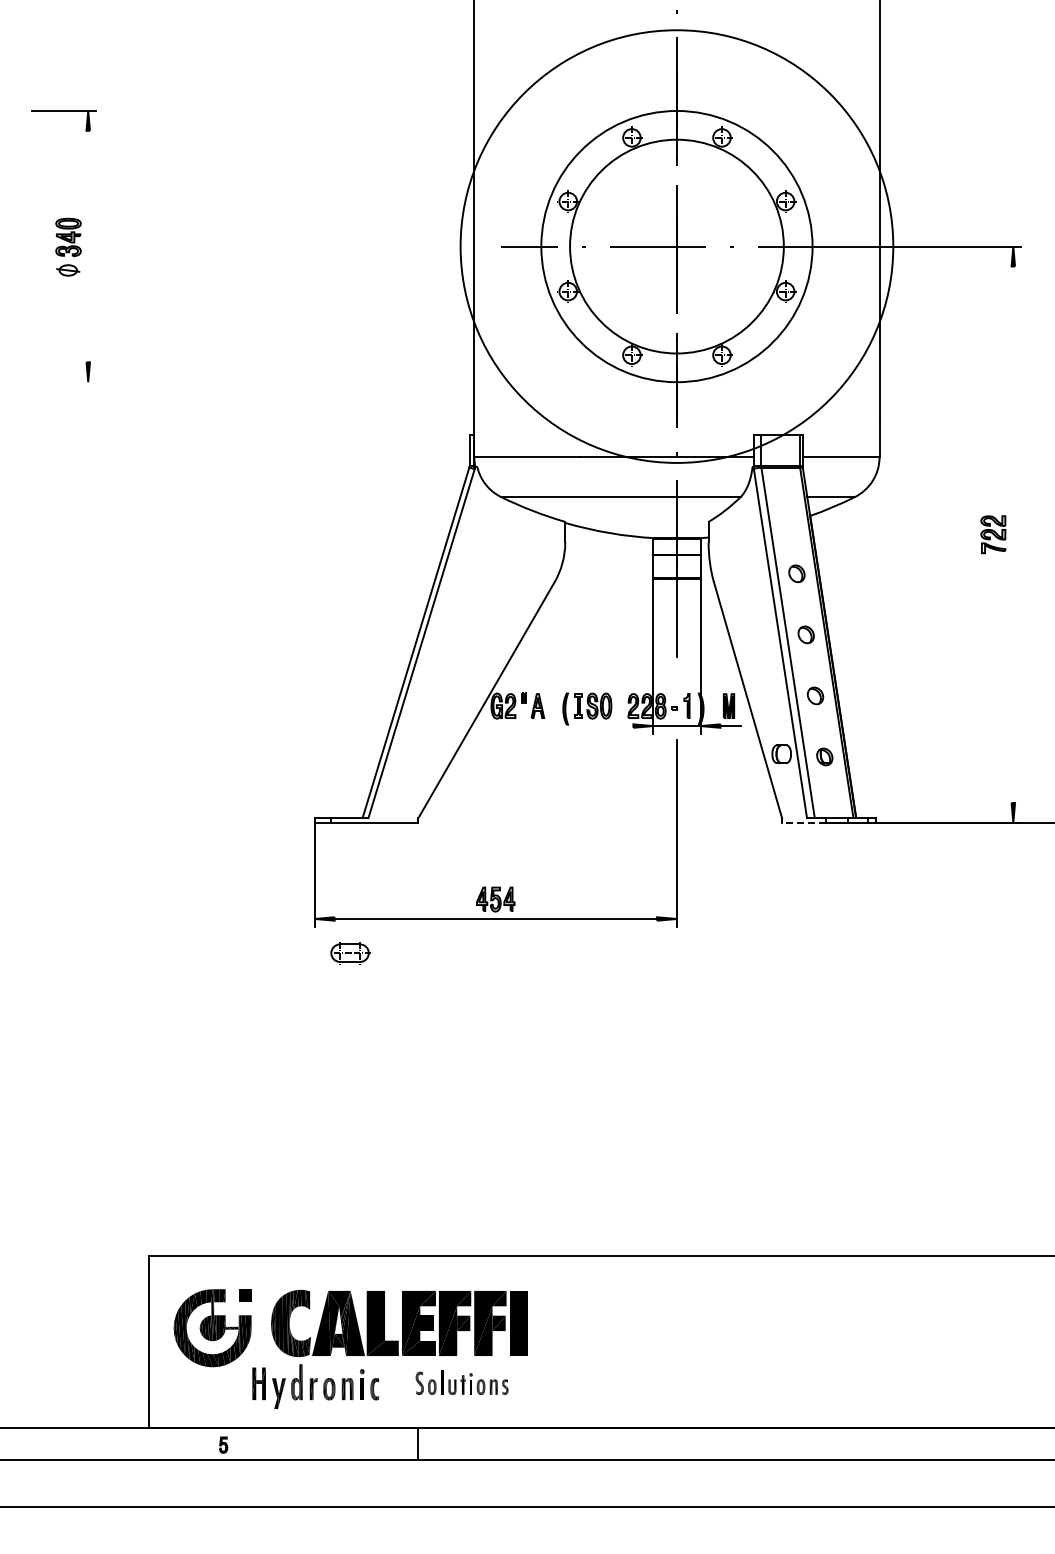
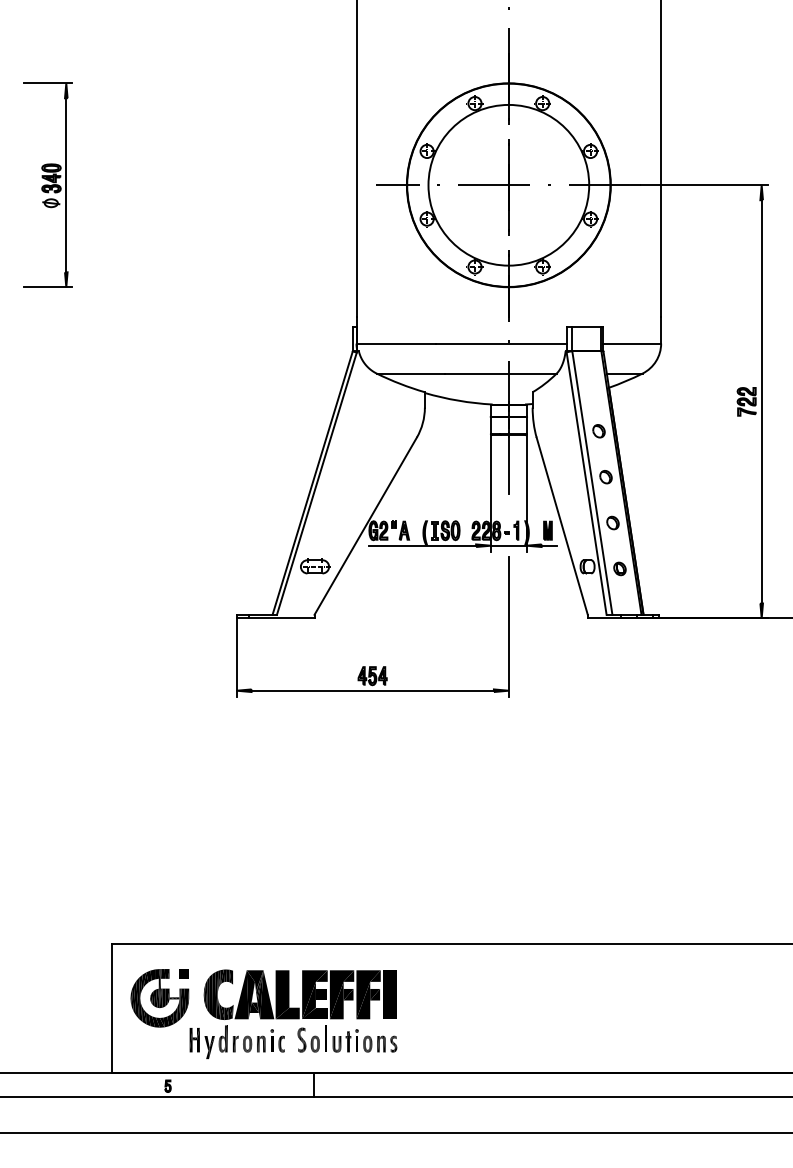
line: (88, 246) -> (66, 185), added
circle: (676, 246) -> (508, 185), size x0.62
line: (63, 382) -> (47, 287), added
line: (1013, 534) -> (761, 401), added
line: (561, 726) -> (422, 546), added
line: (803, 822) -> (603, 618), dashed -> solid
part: (350, 953) -> (315, 567), moved
part: (461, 1382) -> (346, 1039), size x1.43

